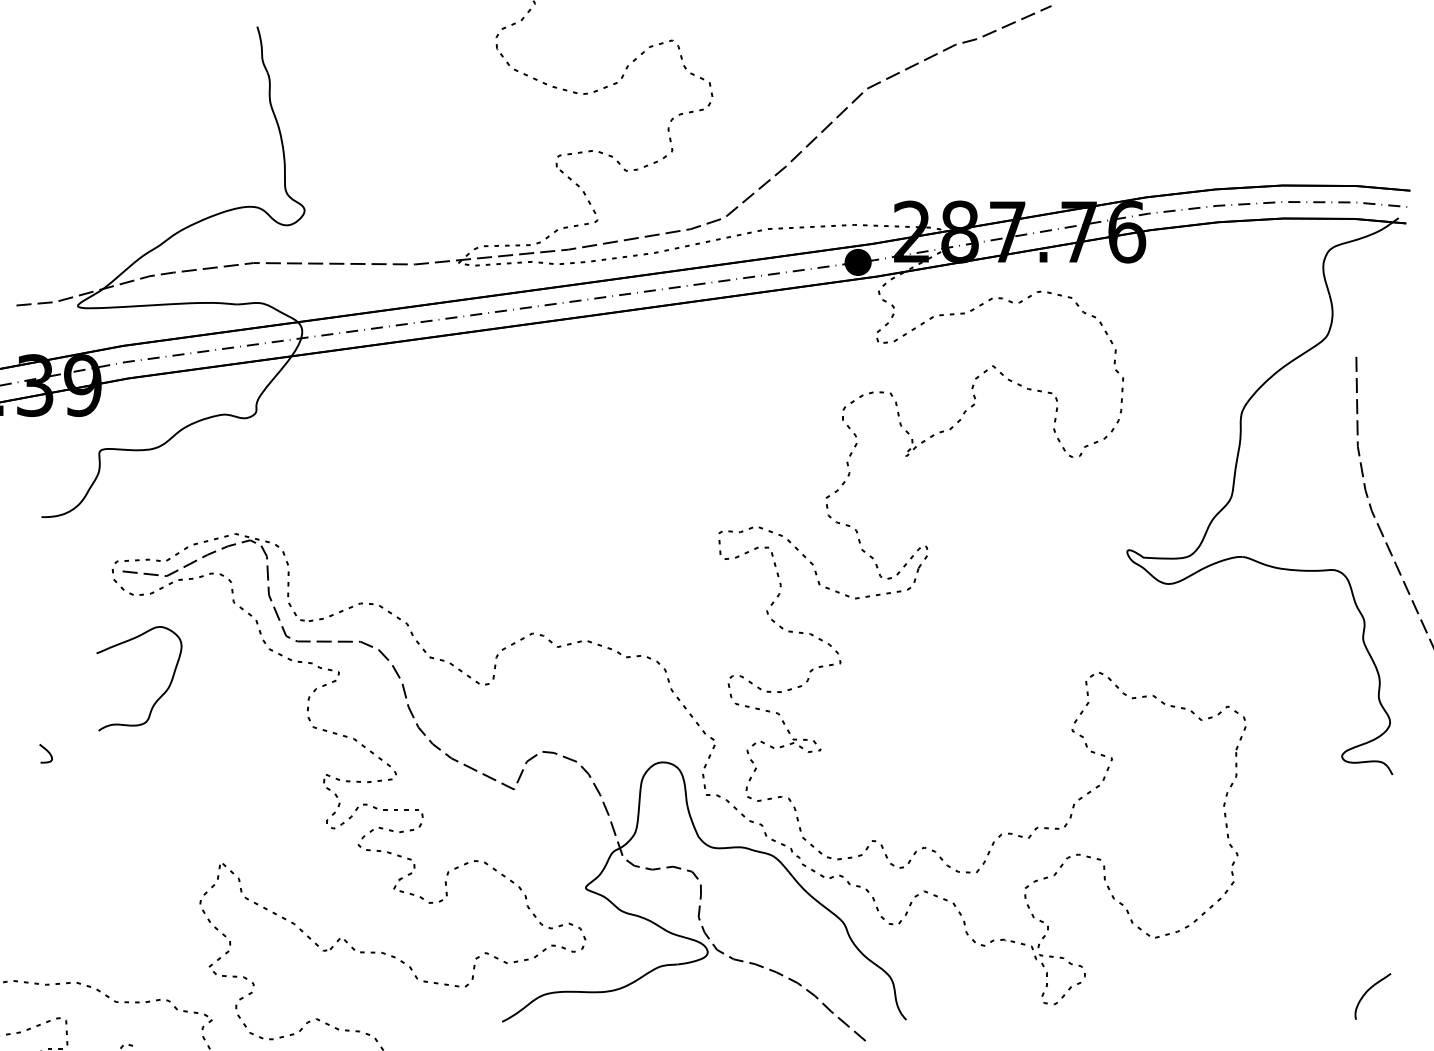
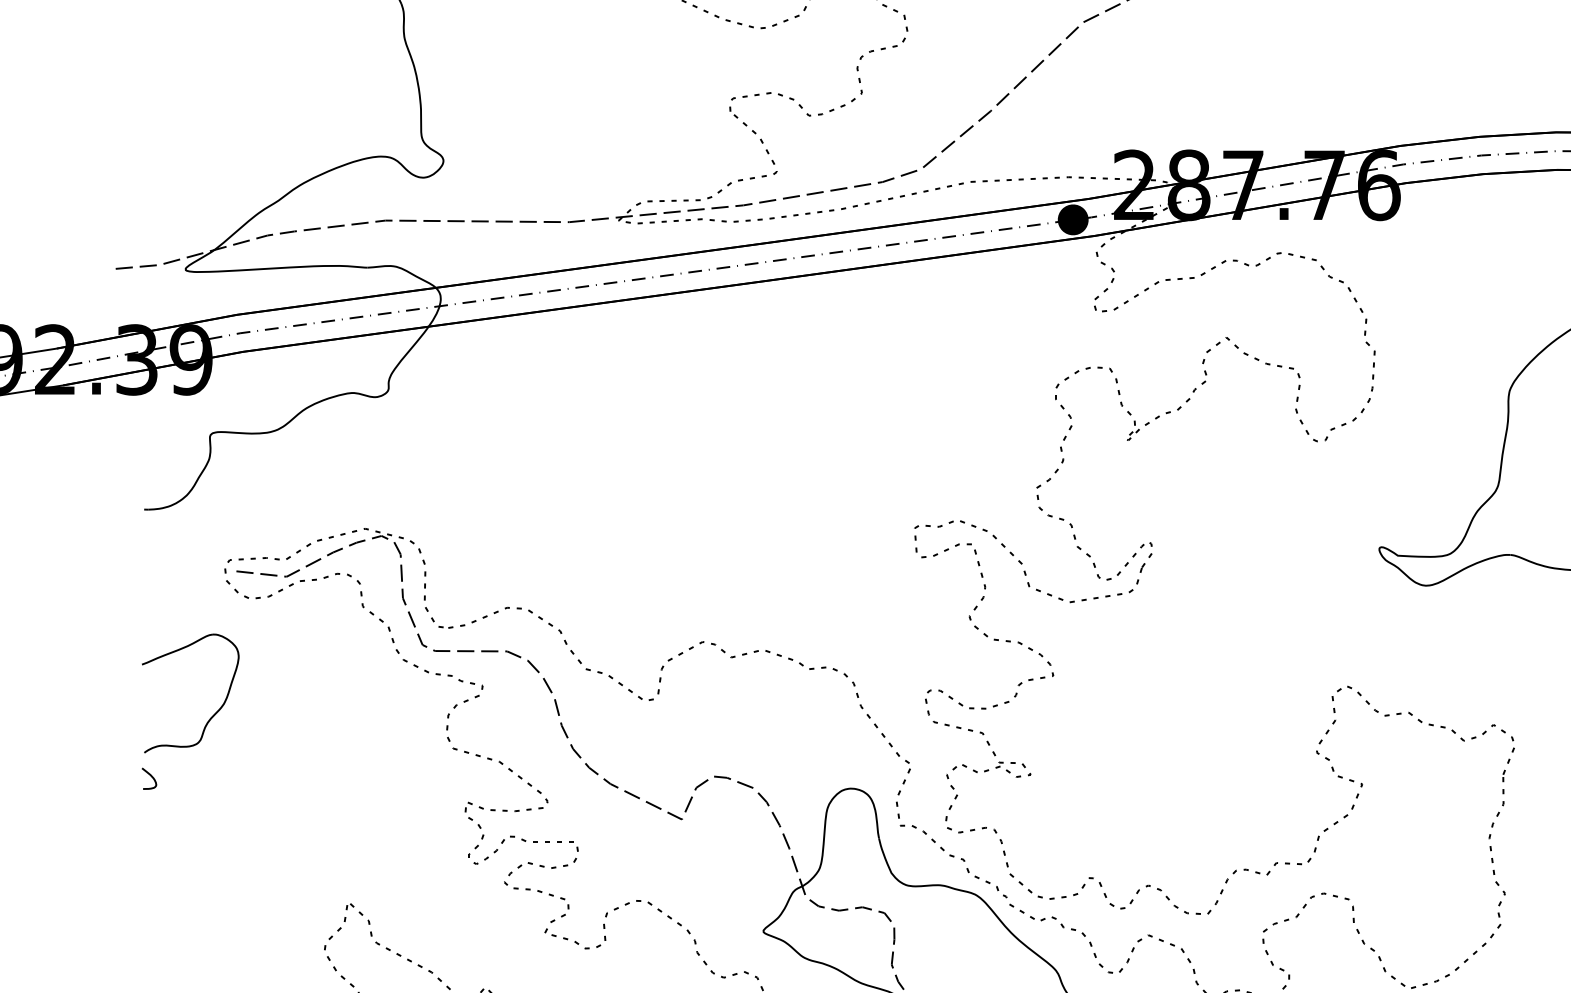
part: (159, 696) -> (213, 713), moved

